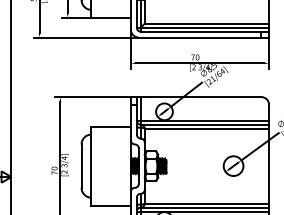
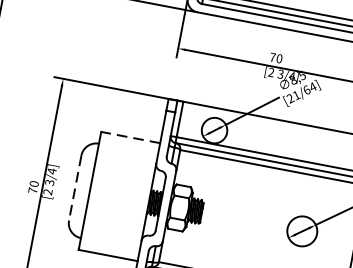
line: (111, 126) -> (131, 137), solid -> dashed
line: (81, 166) -> (75, 188), solid -> dashed

